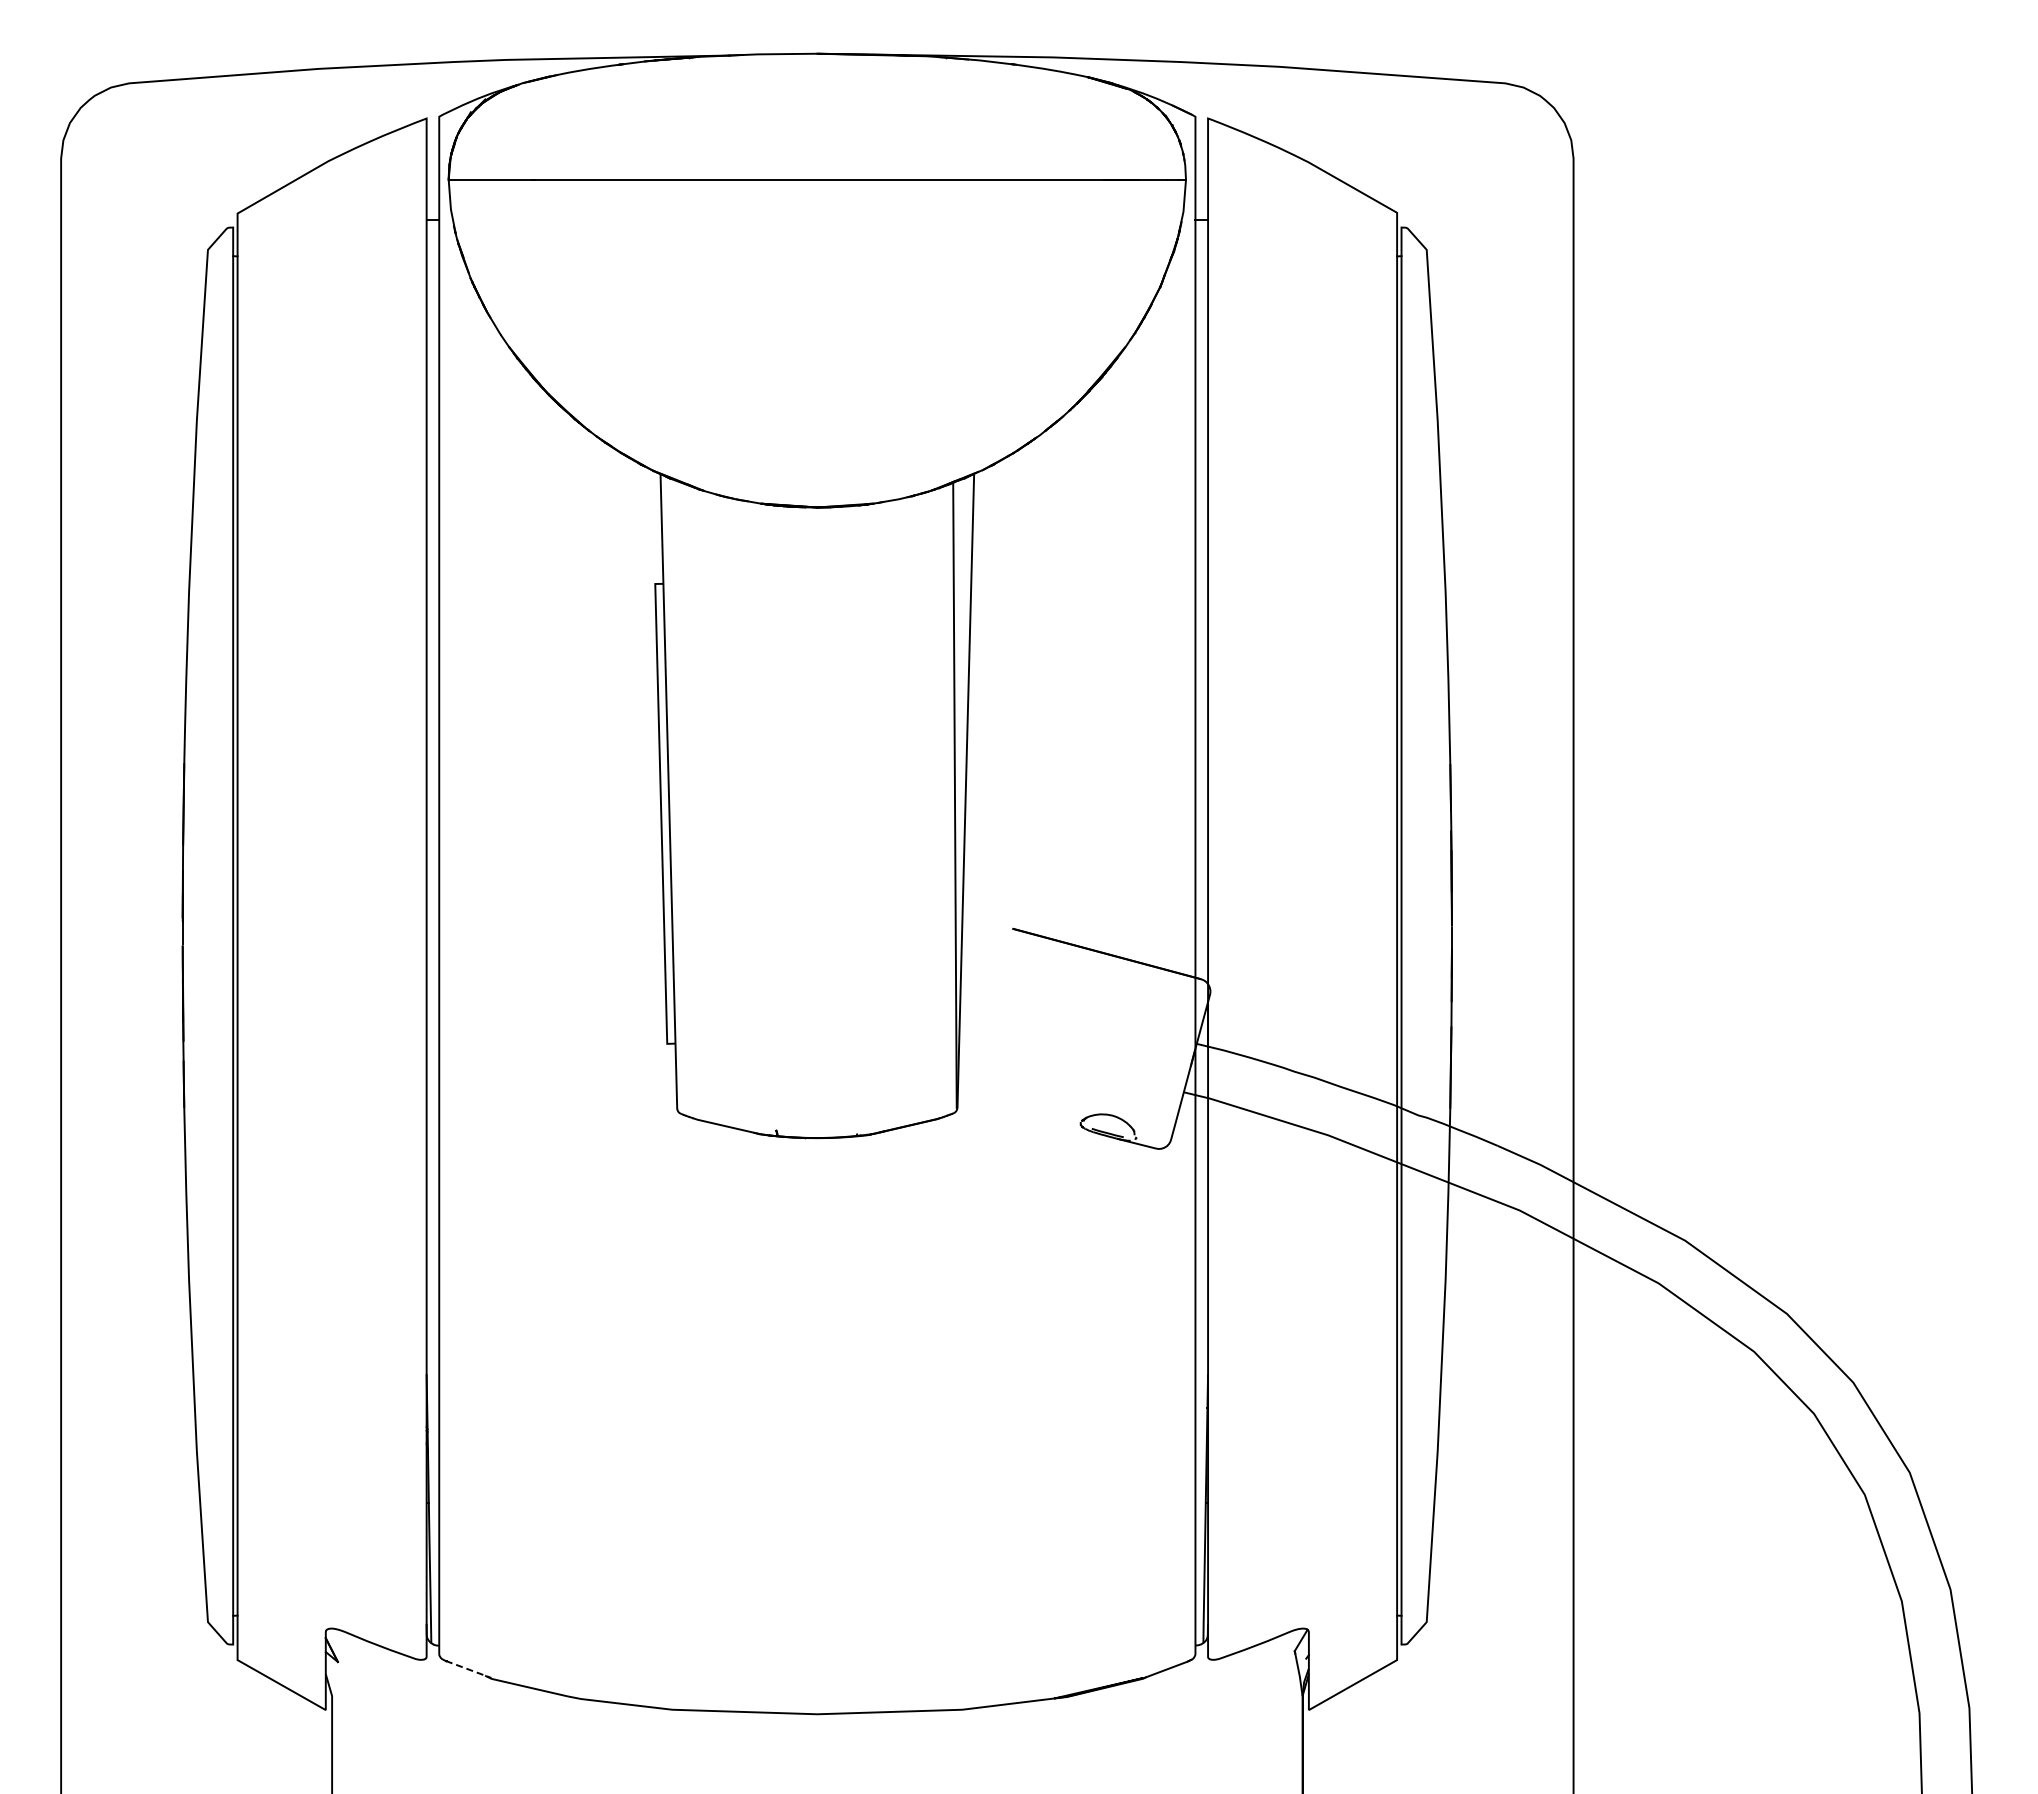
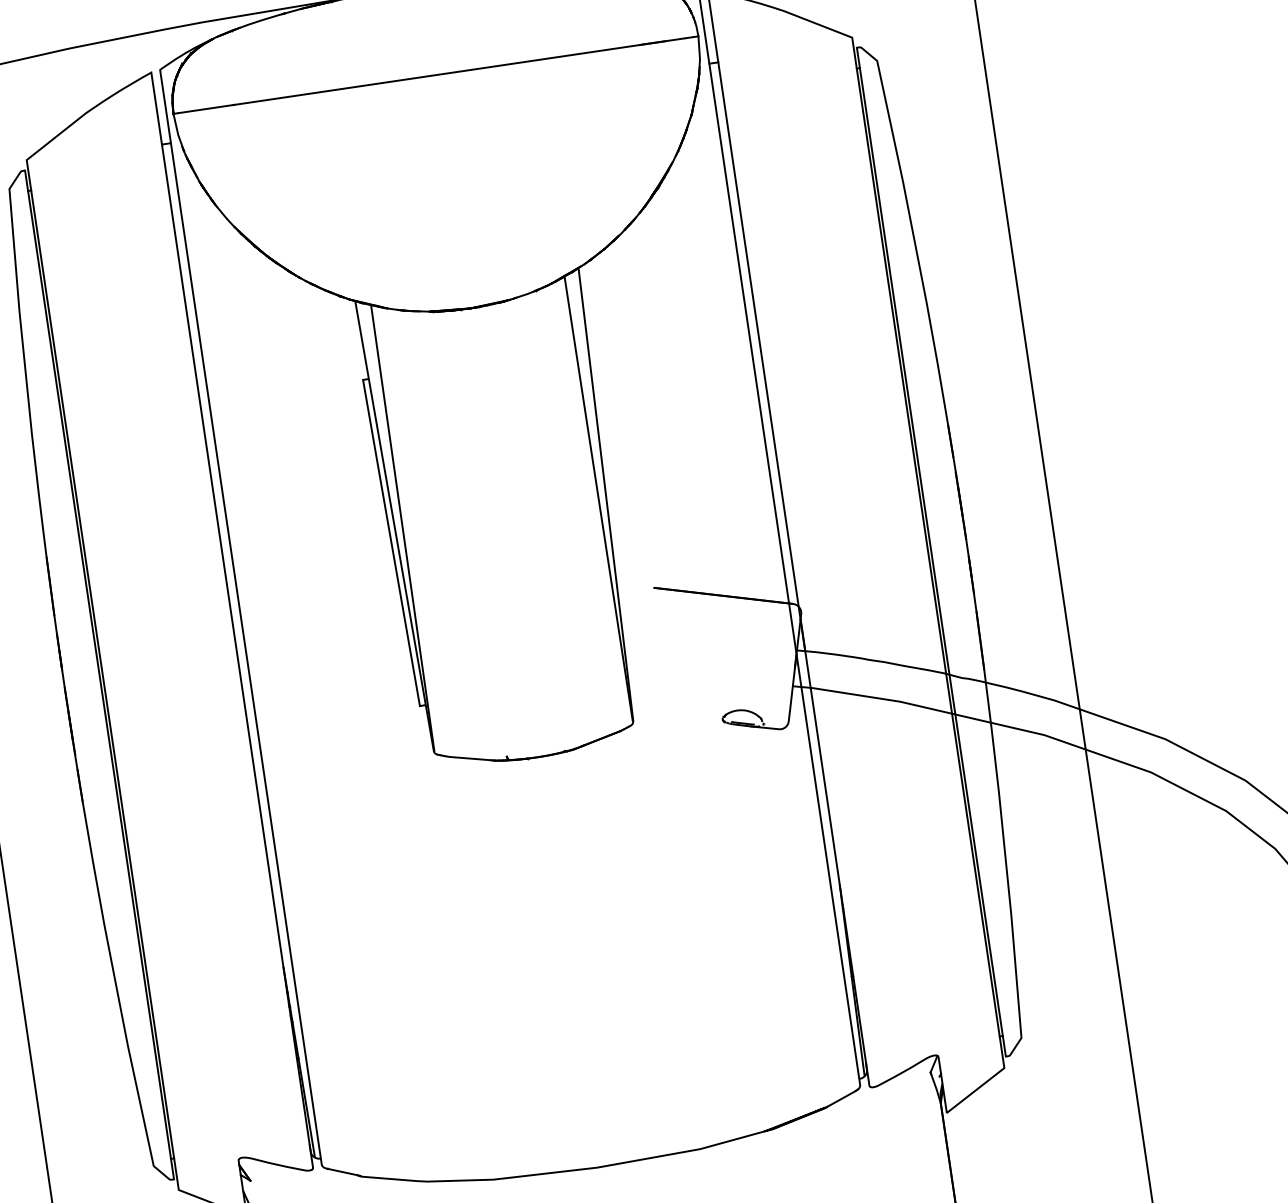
line: (679, 795) -> (402, 527), added
line: (468, 1669) -> (344, 1172), dashed -> solid

